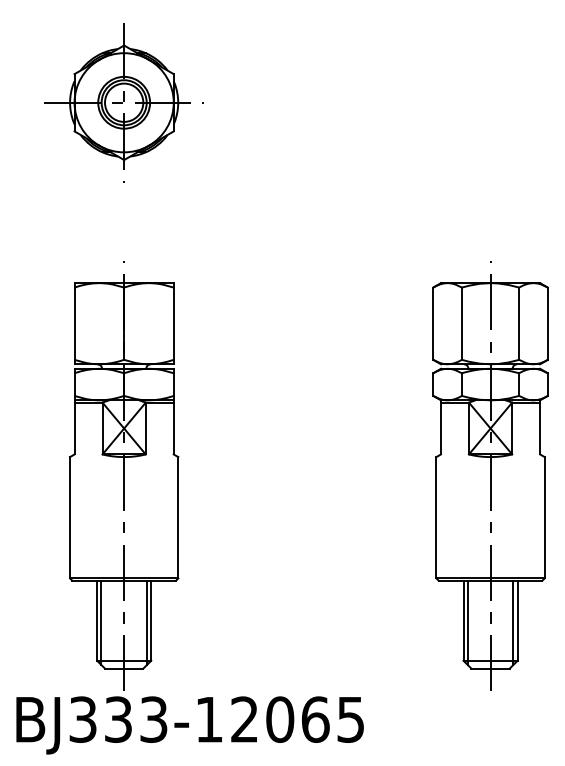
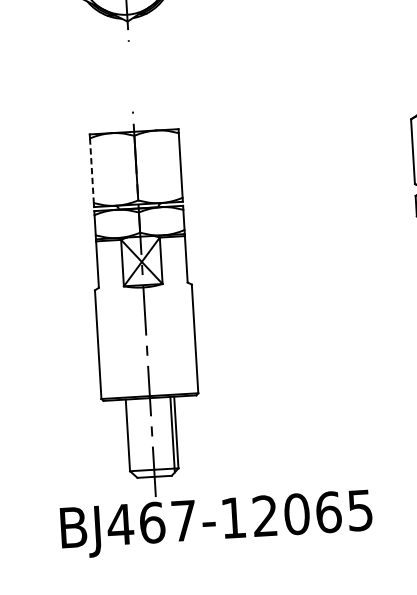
line: (74, 324) -> (91, 171), solid -> dashed
line: (101, 622) -> (131, 436), removed
text: (117, 719) -> (151, 522), BJ333-12065 -> BJ467-12065

